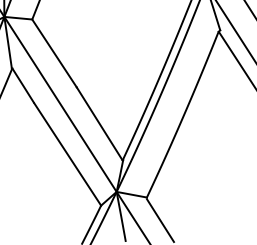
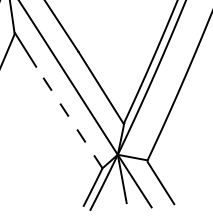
line: (67, 154) -> (69, 117), solid -> dashed

